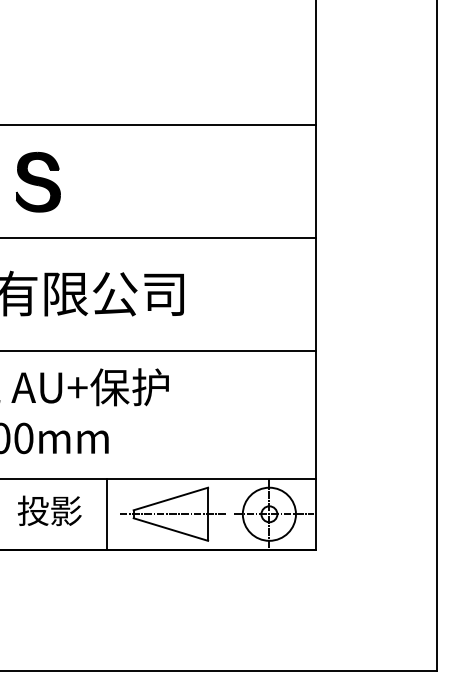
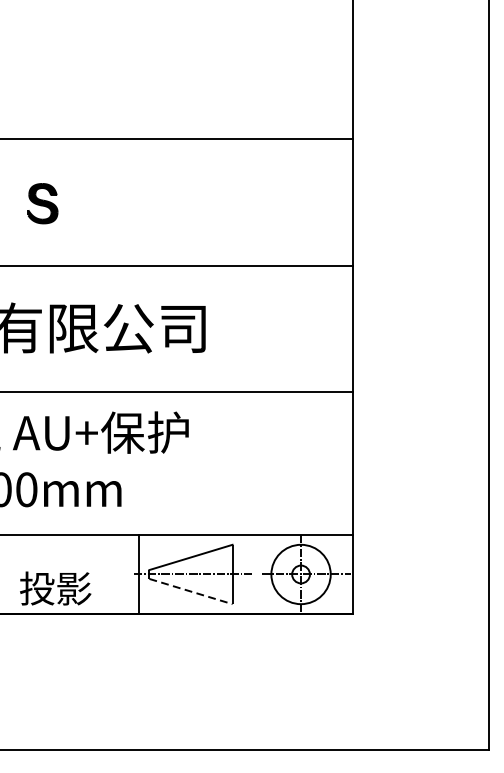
part: (38, 182) -> (43, 203), size x0.6
text: (49, 510) -> (55, 588), moved
line: (107, 513) -> (139, 573), moved
line: (170, 529) -> (190, 591), solid -> dashed

